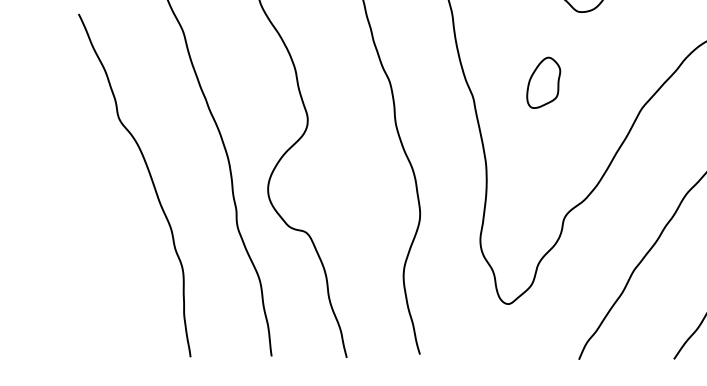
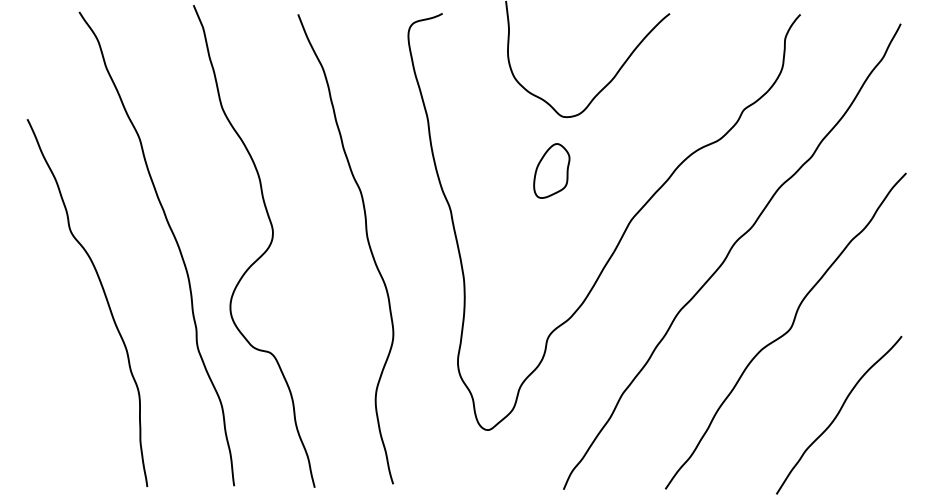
part: (543, 82) -> (551, 170), moved

